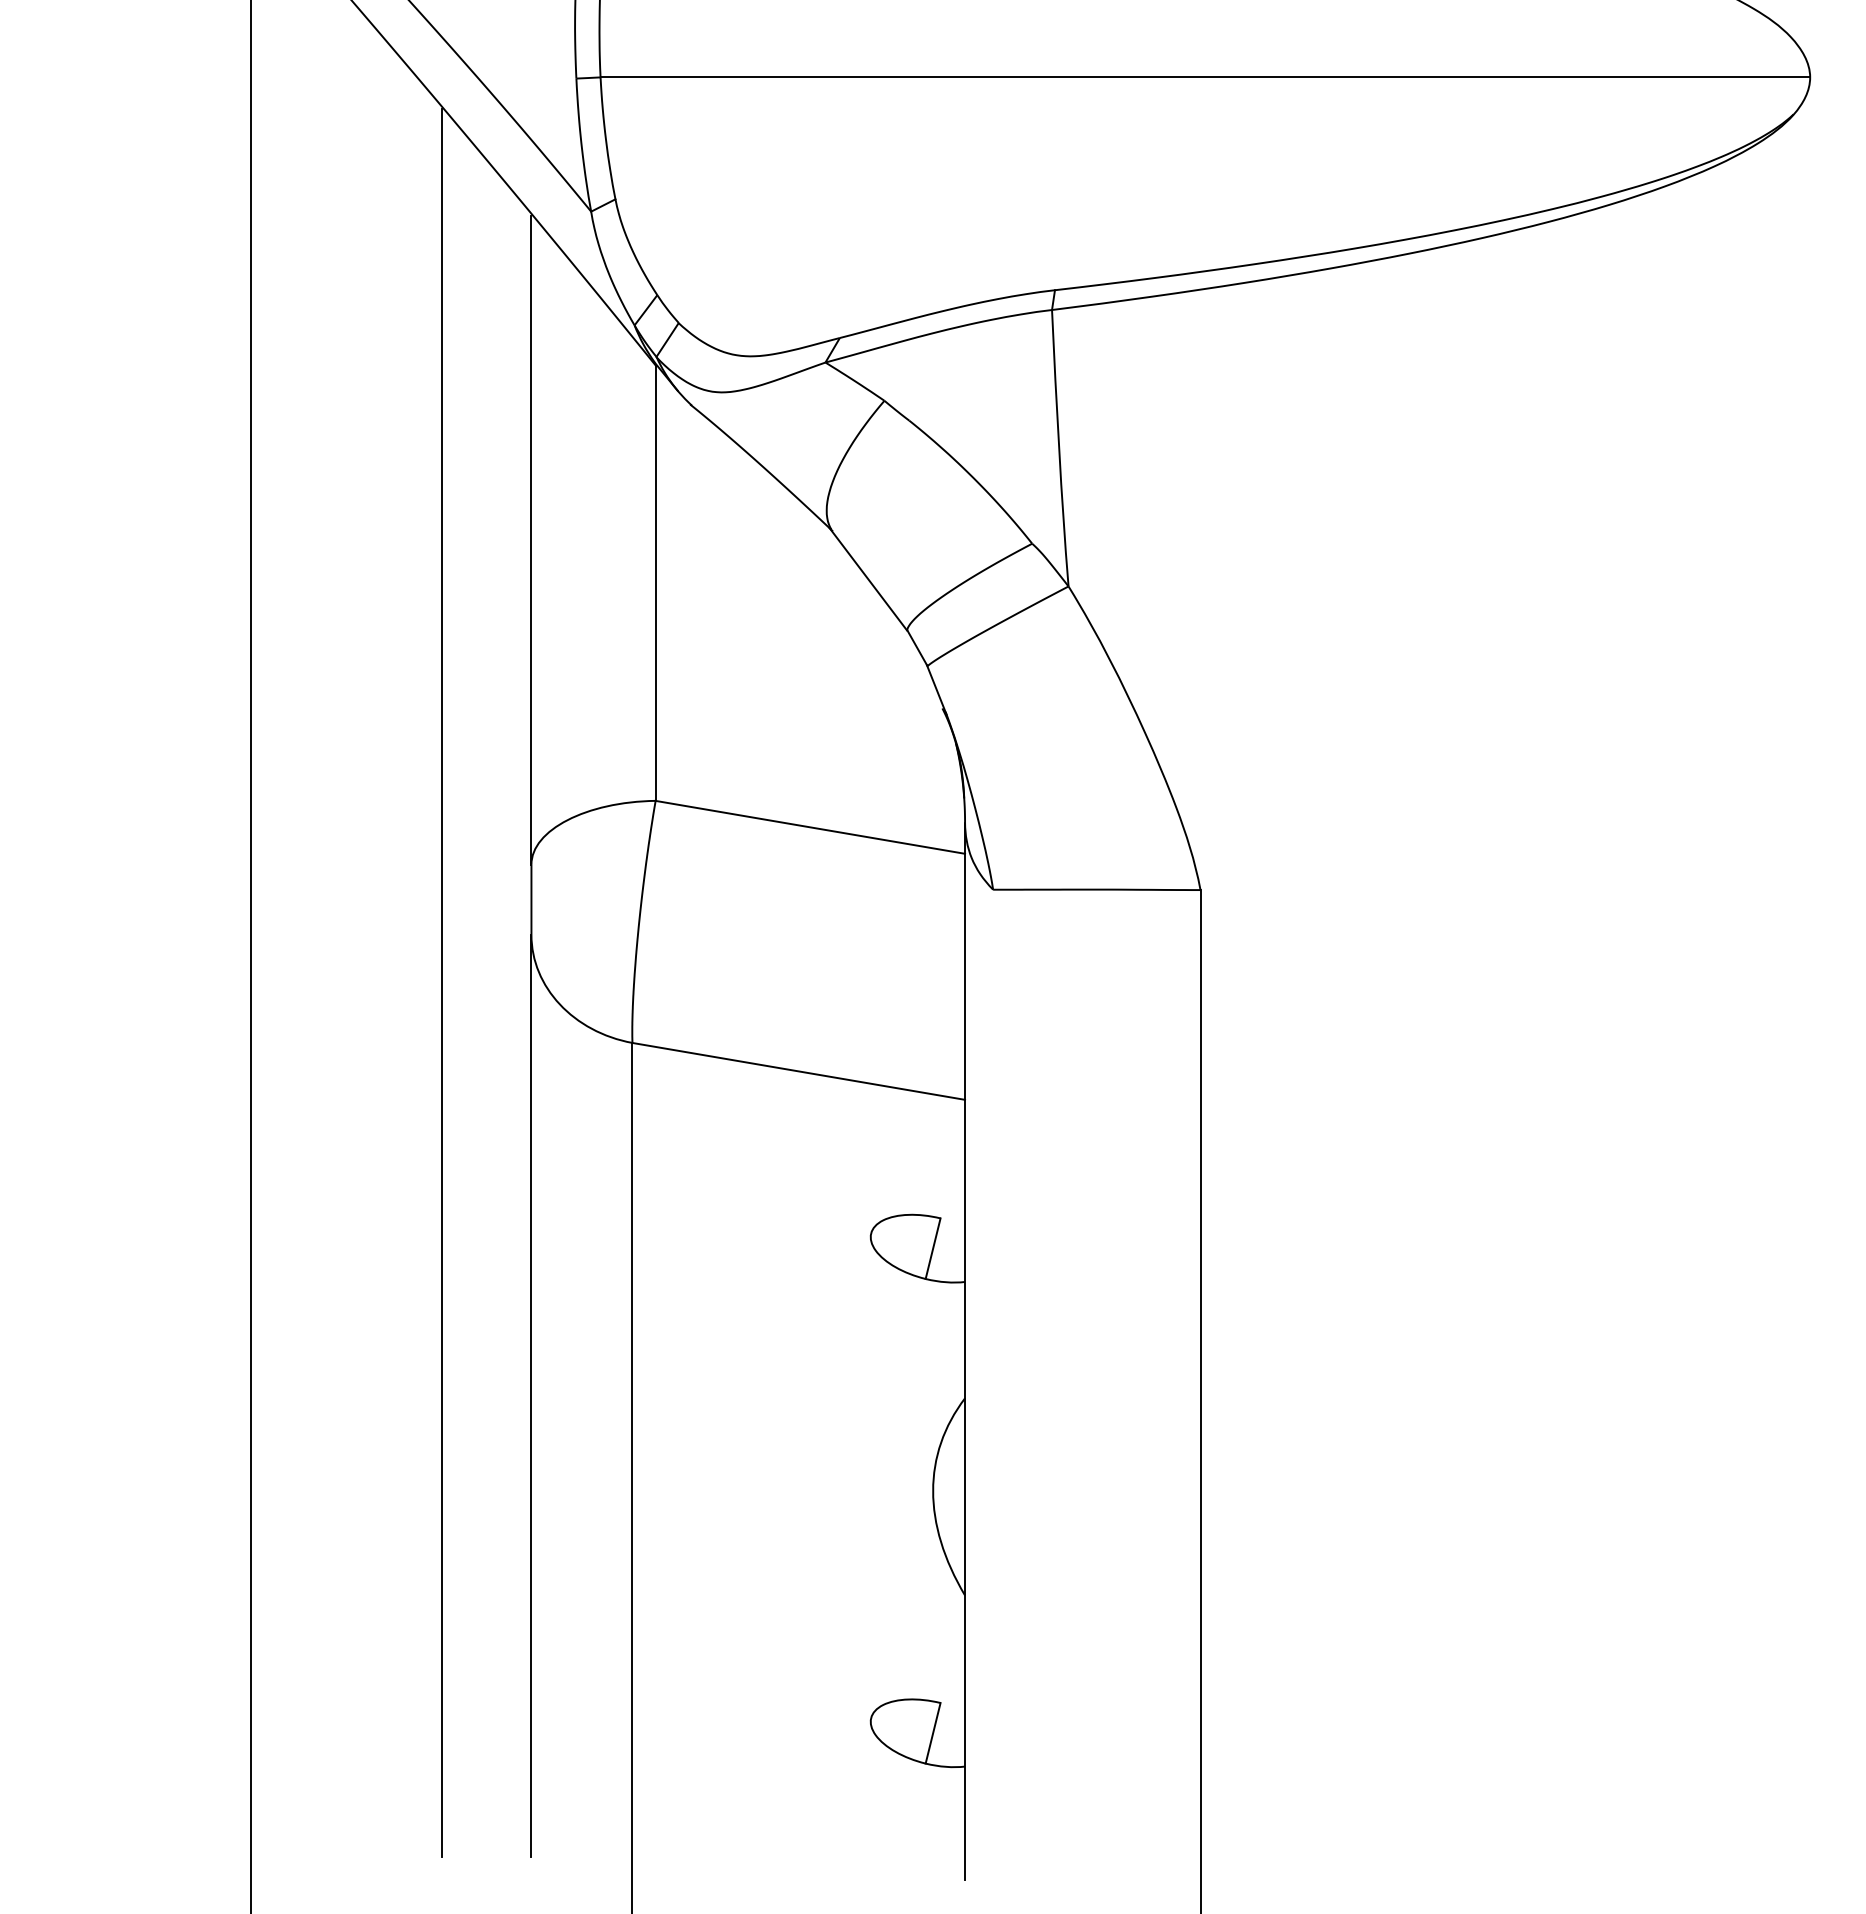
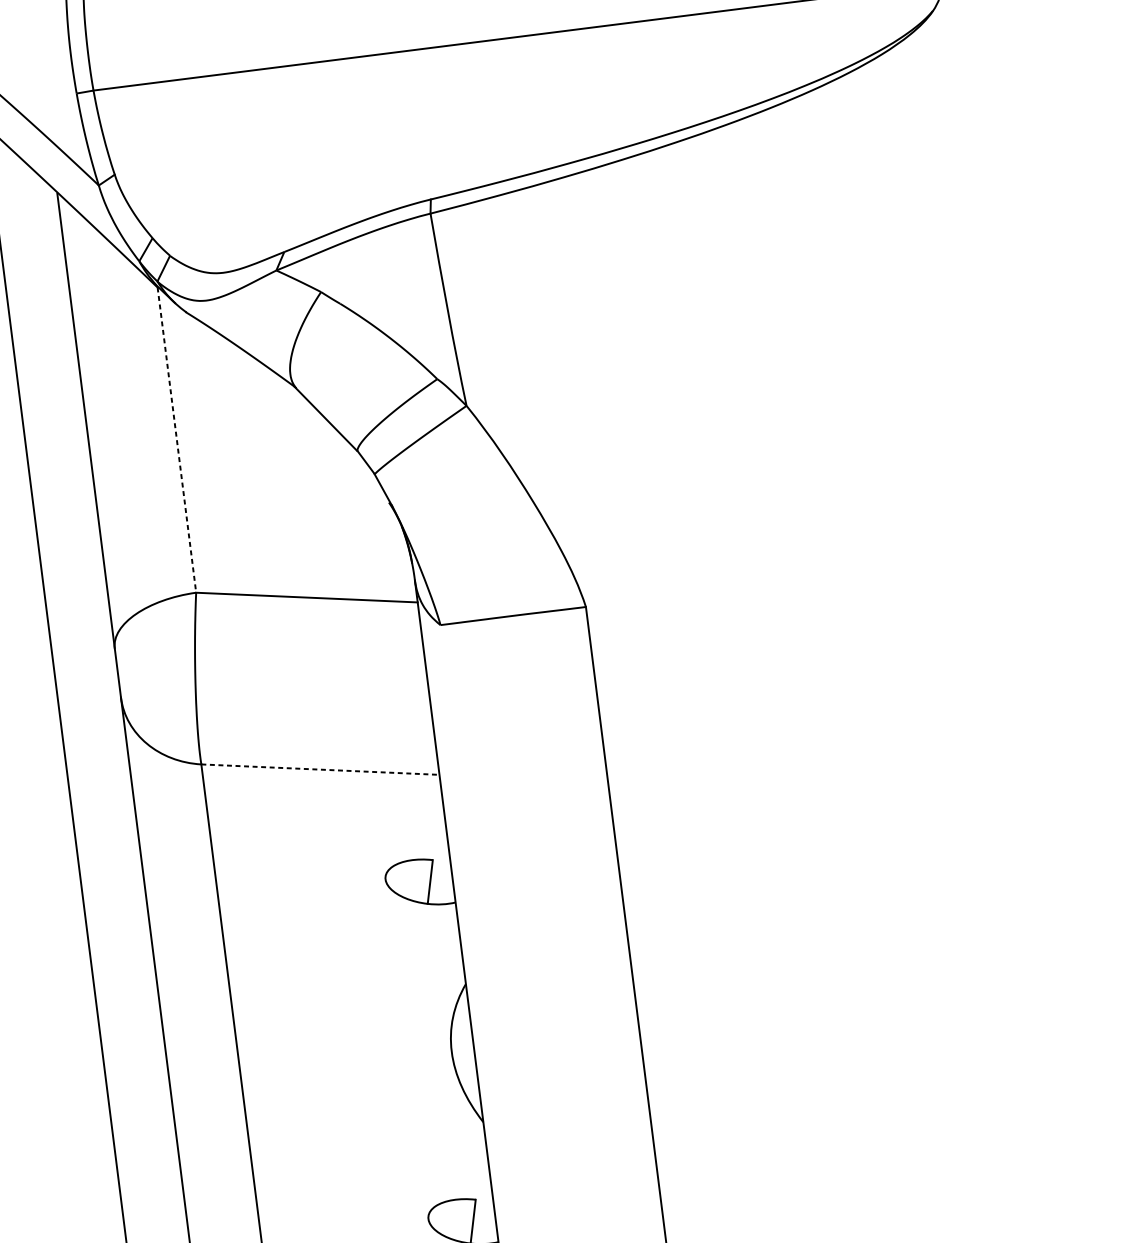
line: (655, 583) -> (176, 440), solid -> dashed
line: (798, 1071) -> (320, 769), solid -> dashed

